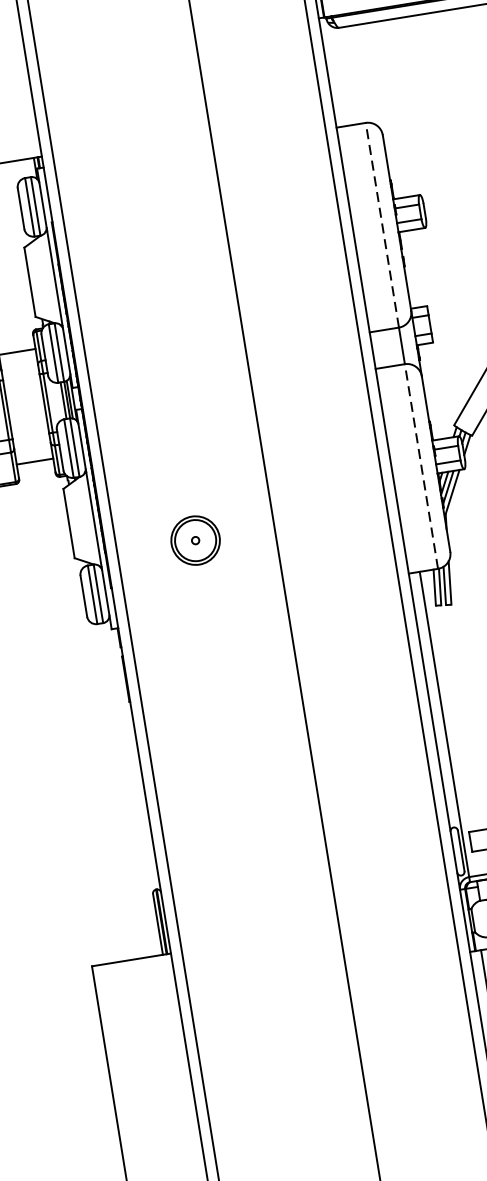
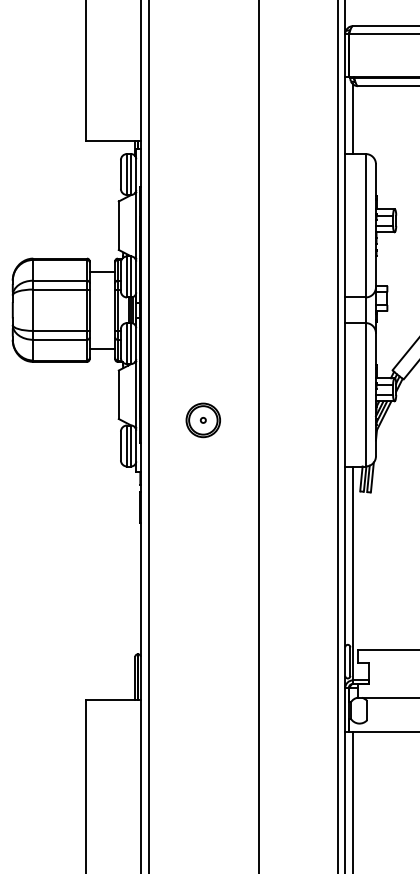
line: (338, 76) -> (352, 119), added
line: (381, 224) -> (365, 225), dashed -> solid
line: (421, 466) -> (365, 394), dashed -> solid

